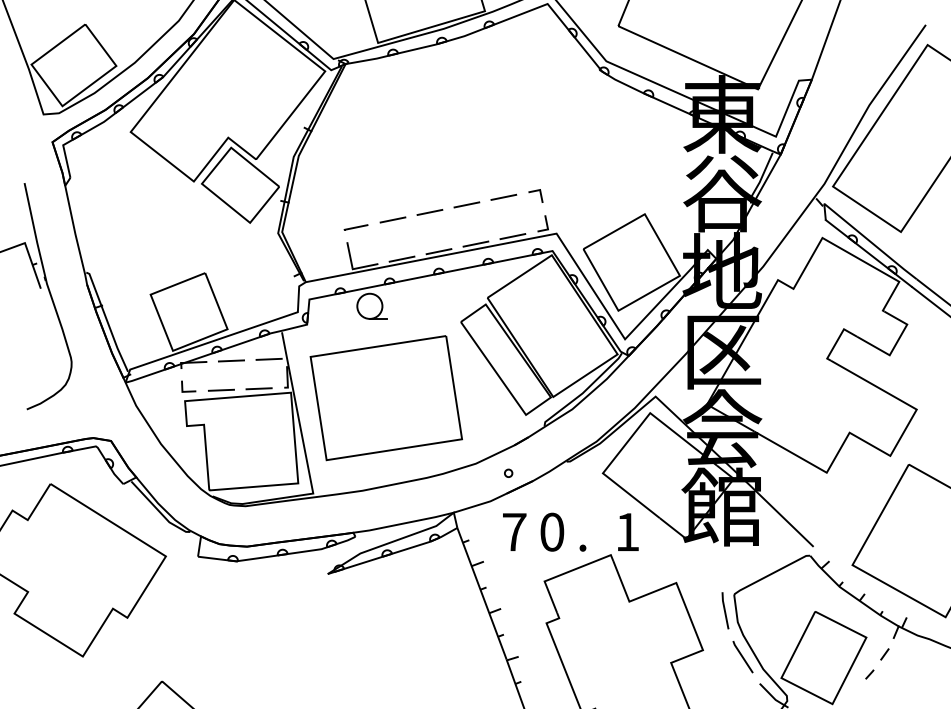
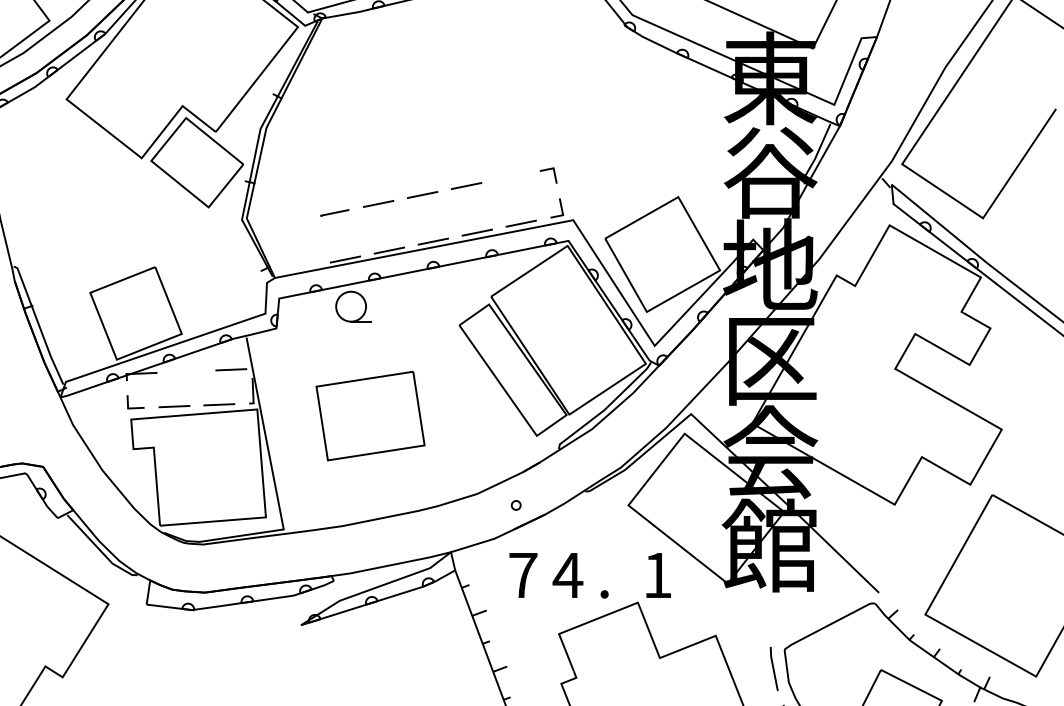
line: (503, 196) -> (510, 176), removed
line: (349, 255) -> (326, 246), removed
line: (231, 360) -> (186, 371), removed
part: (385, 398) -> (369, 416), size x0.6
text: (551, 531) -> (567, 574), 0 -> 4

